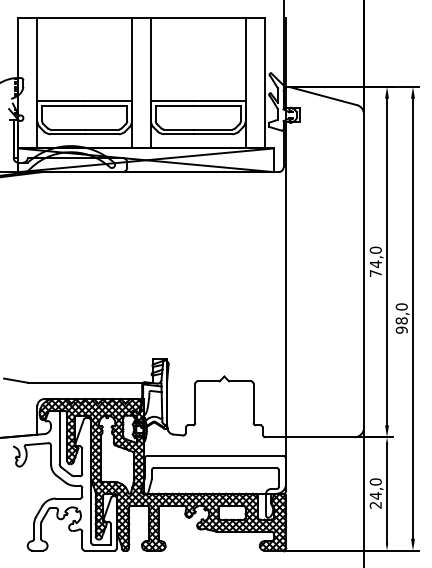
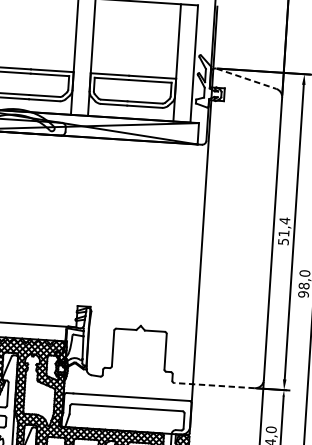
line: (323, 96) -> (246, 79), solid -> dashed
text: (375, 261) -> (283, 230), 74,0 -> 51,4
line: (309, 437) -> (214, 385), solid -> dashed

